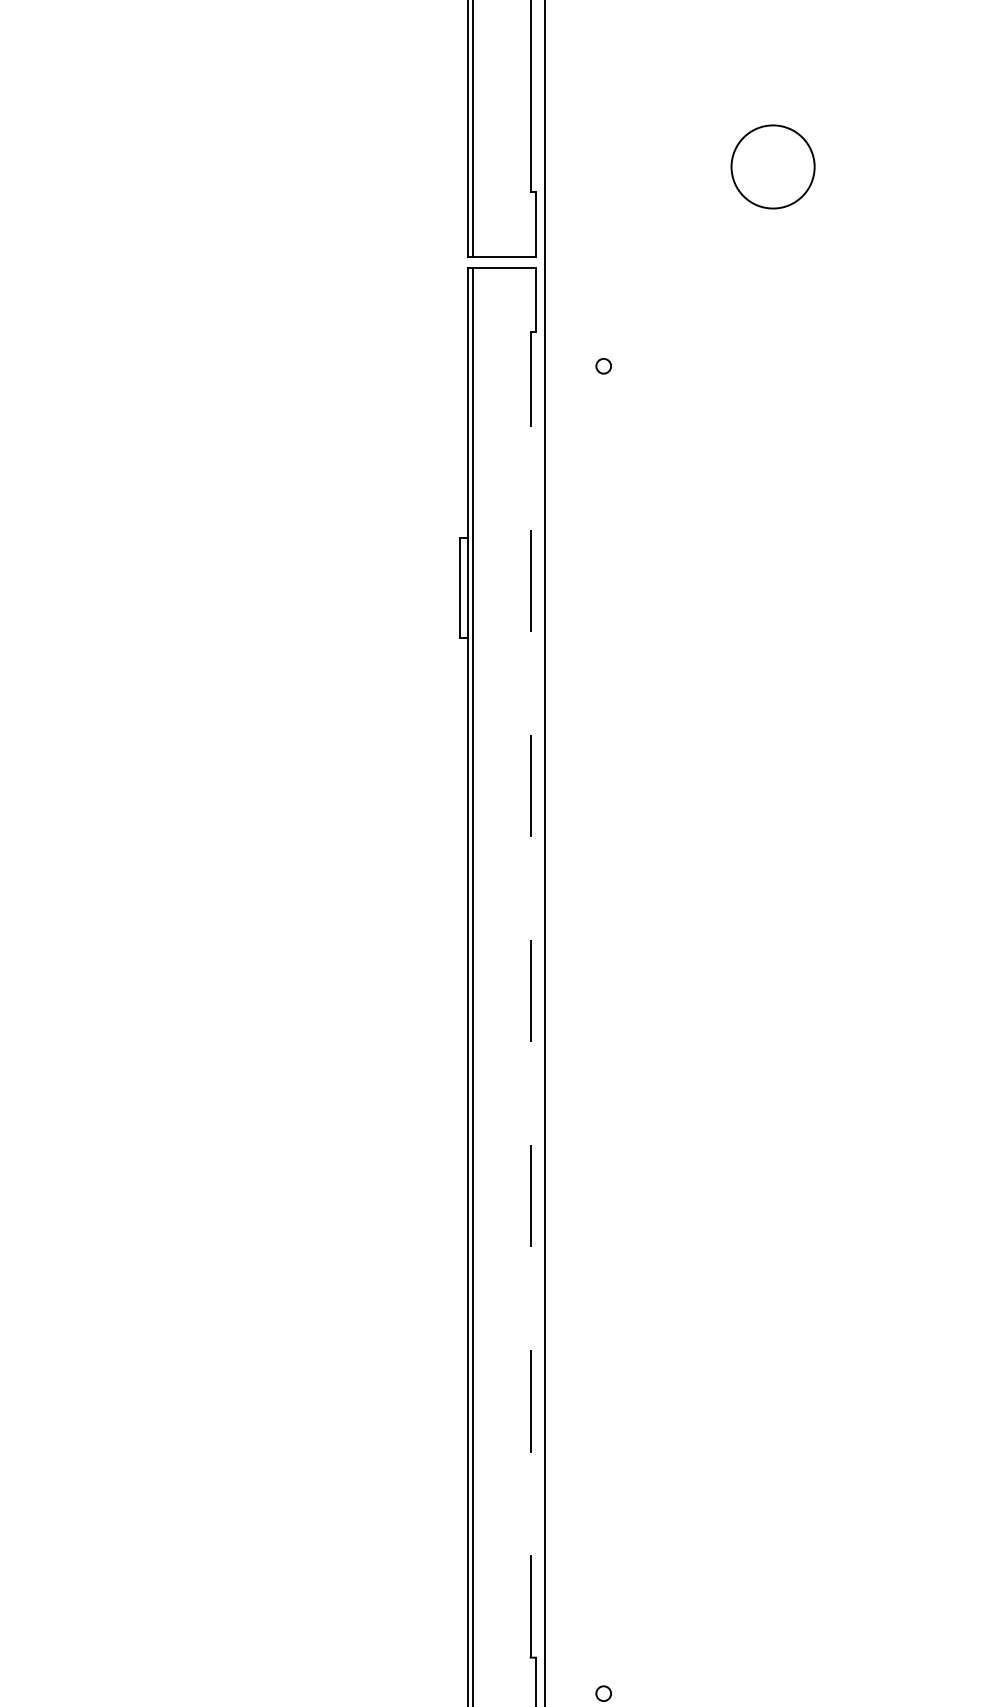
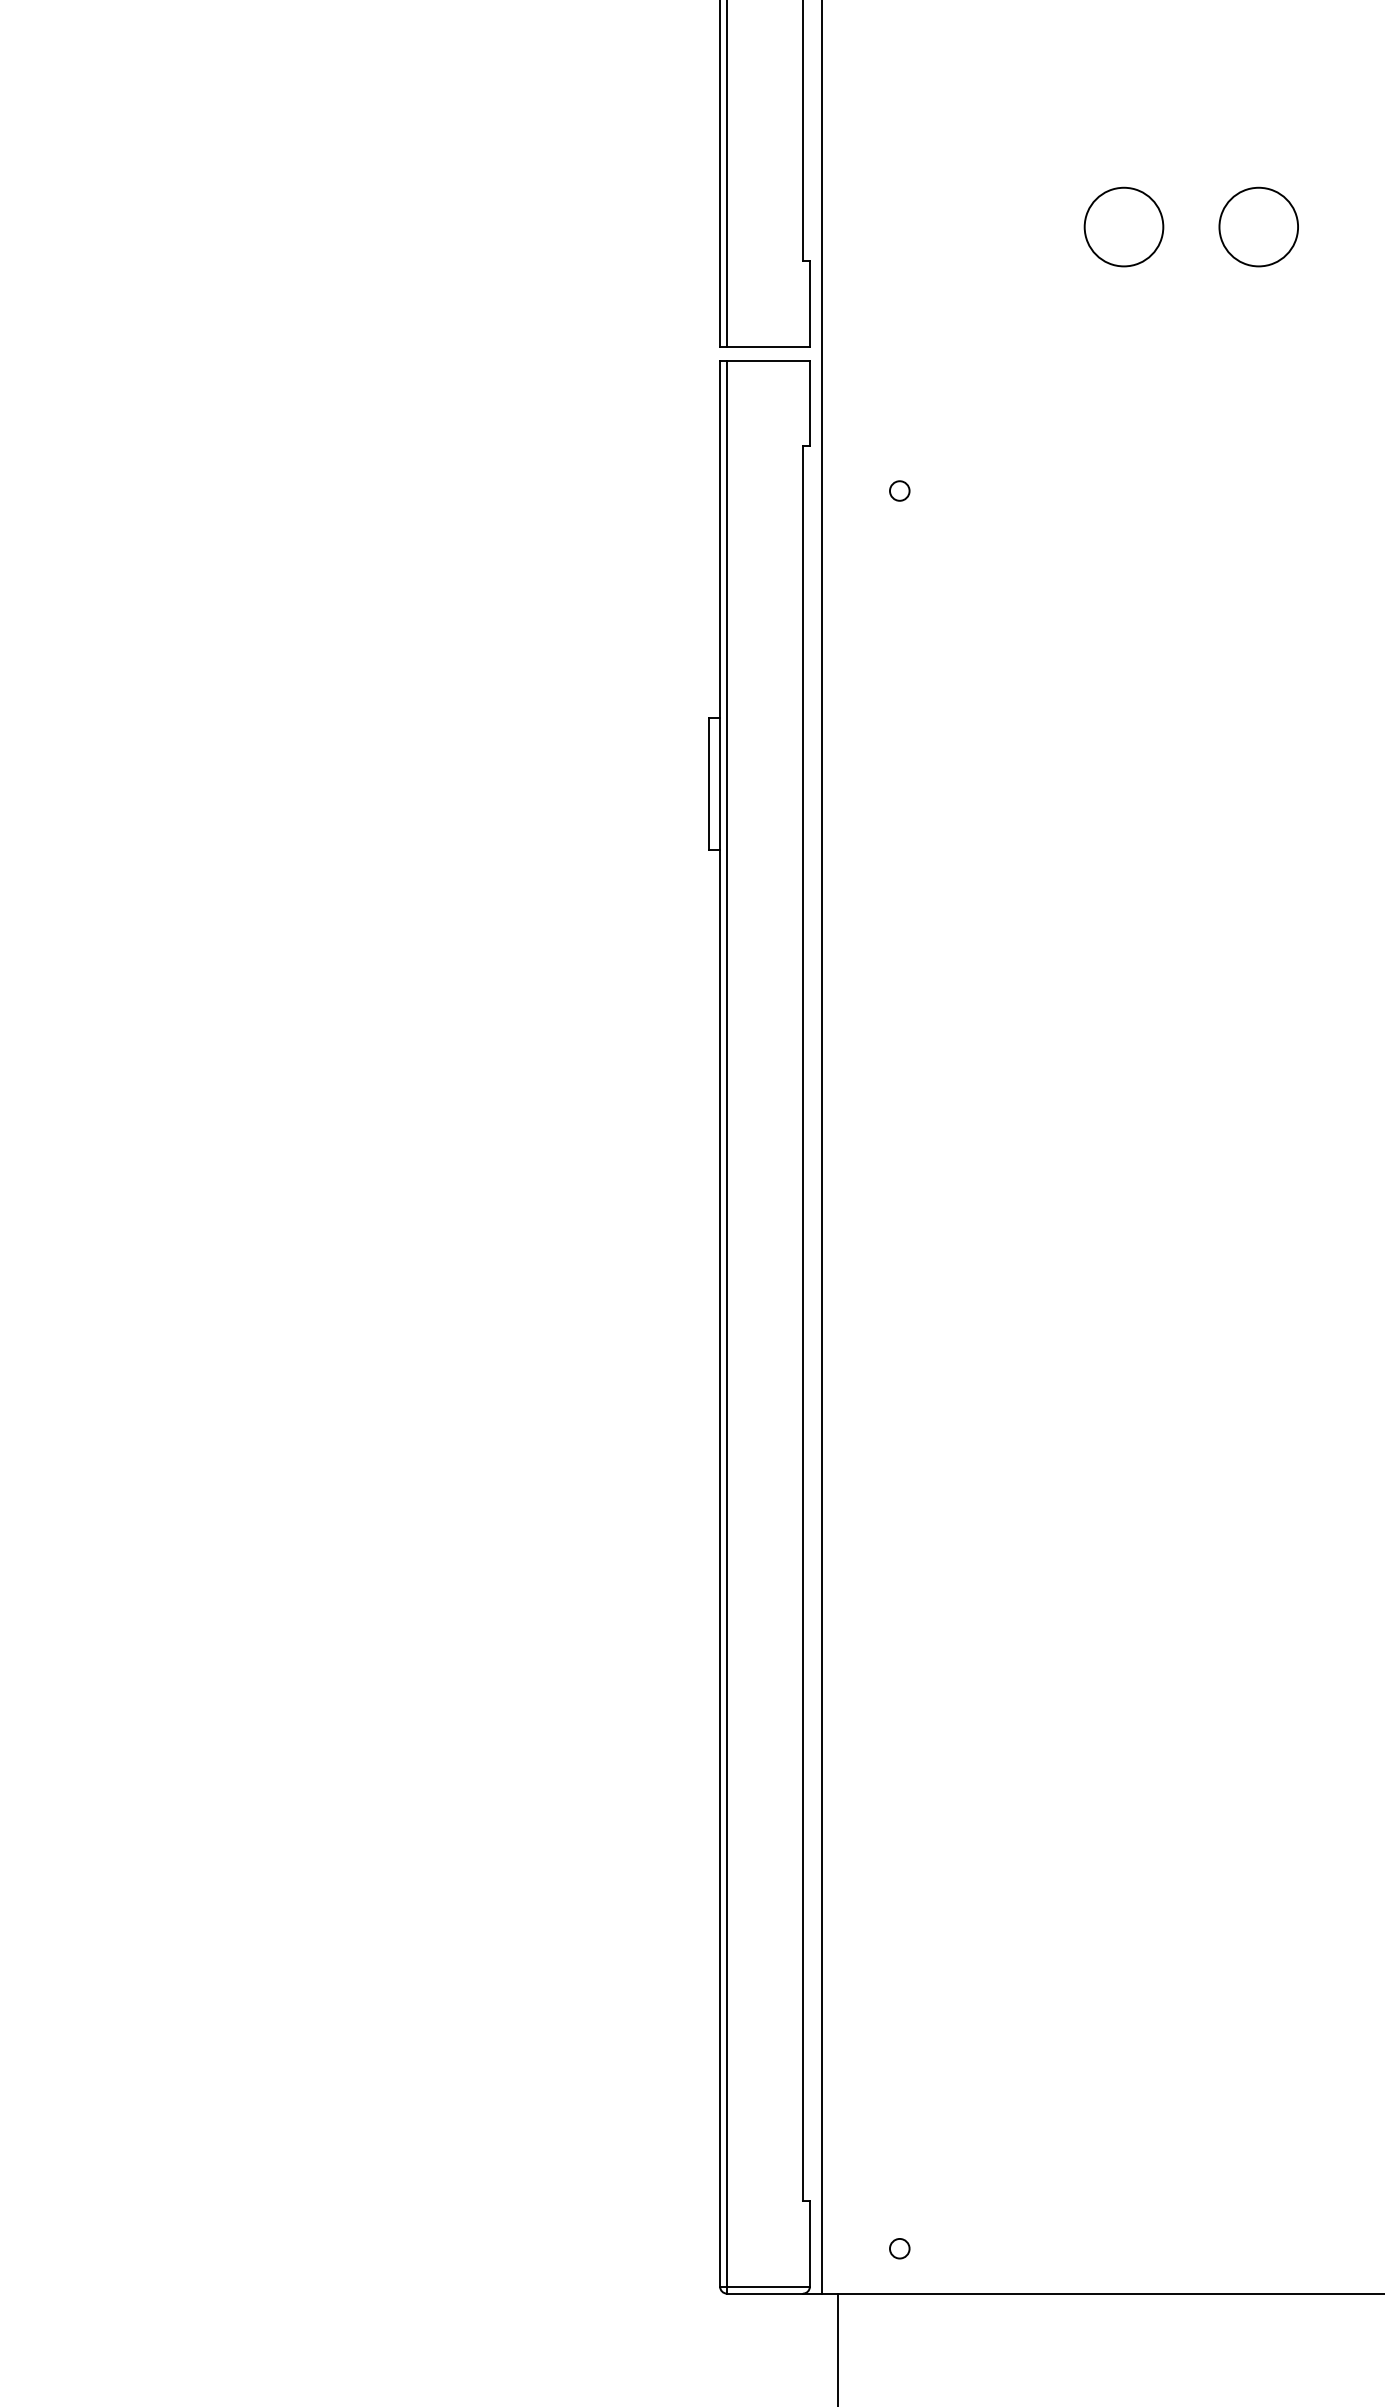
circle: (772, 166) -> (1123, 226), size x0.71
circle: (874, 166) -> (1258, 226), added
line: (530, 994) -> (802, 1323), dashed -> solid

